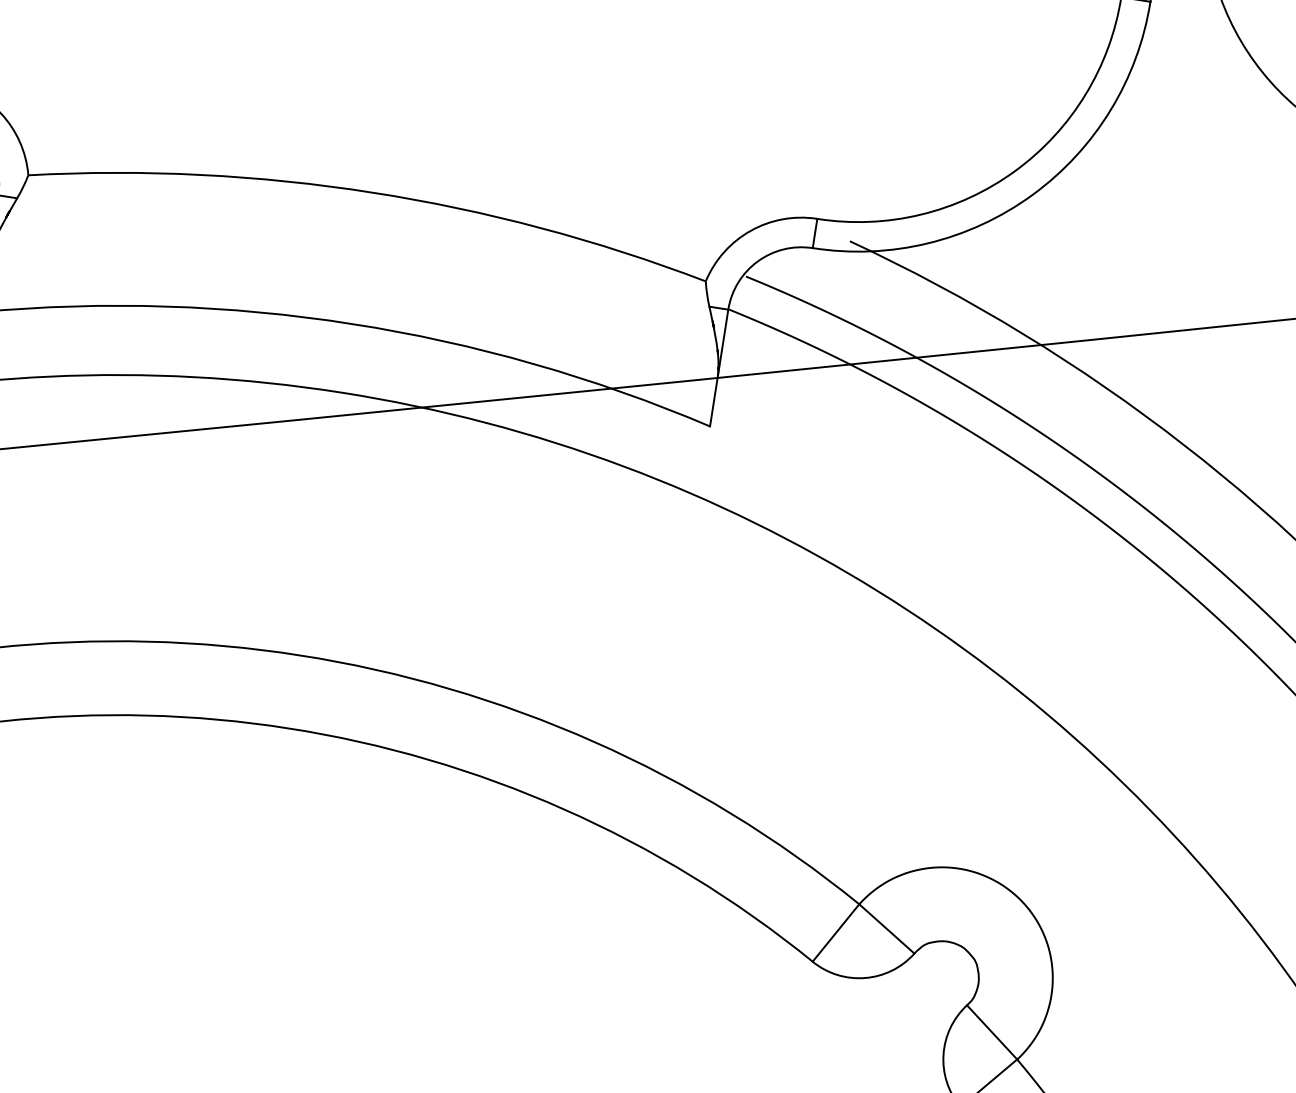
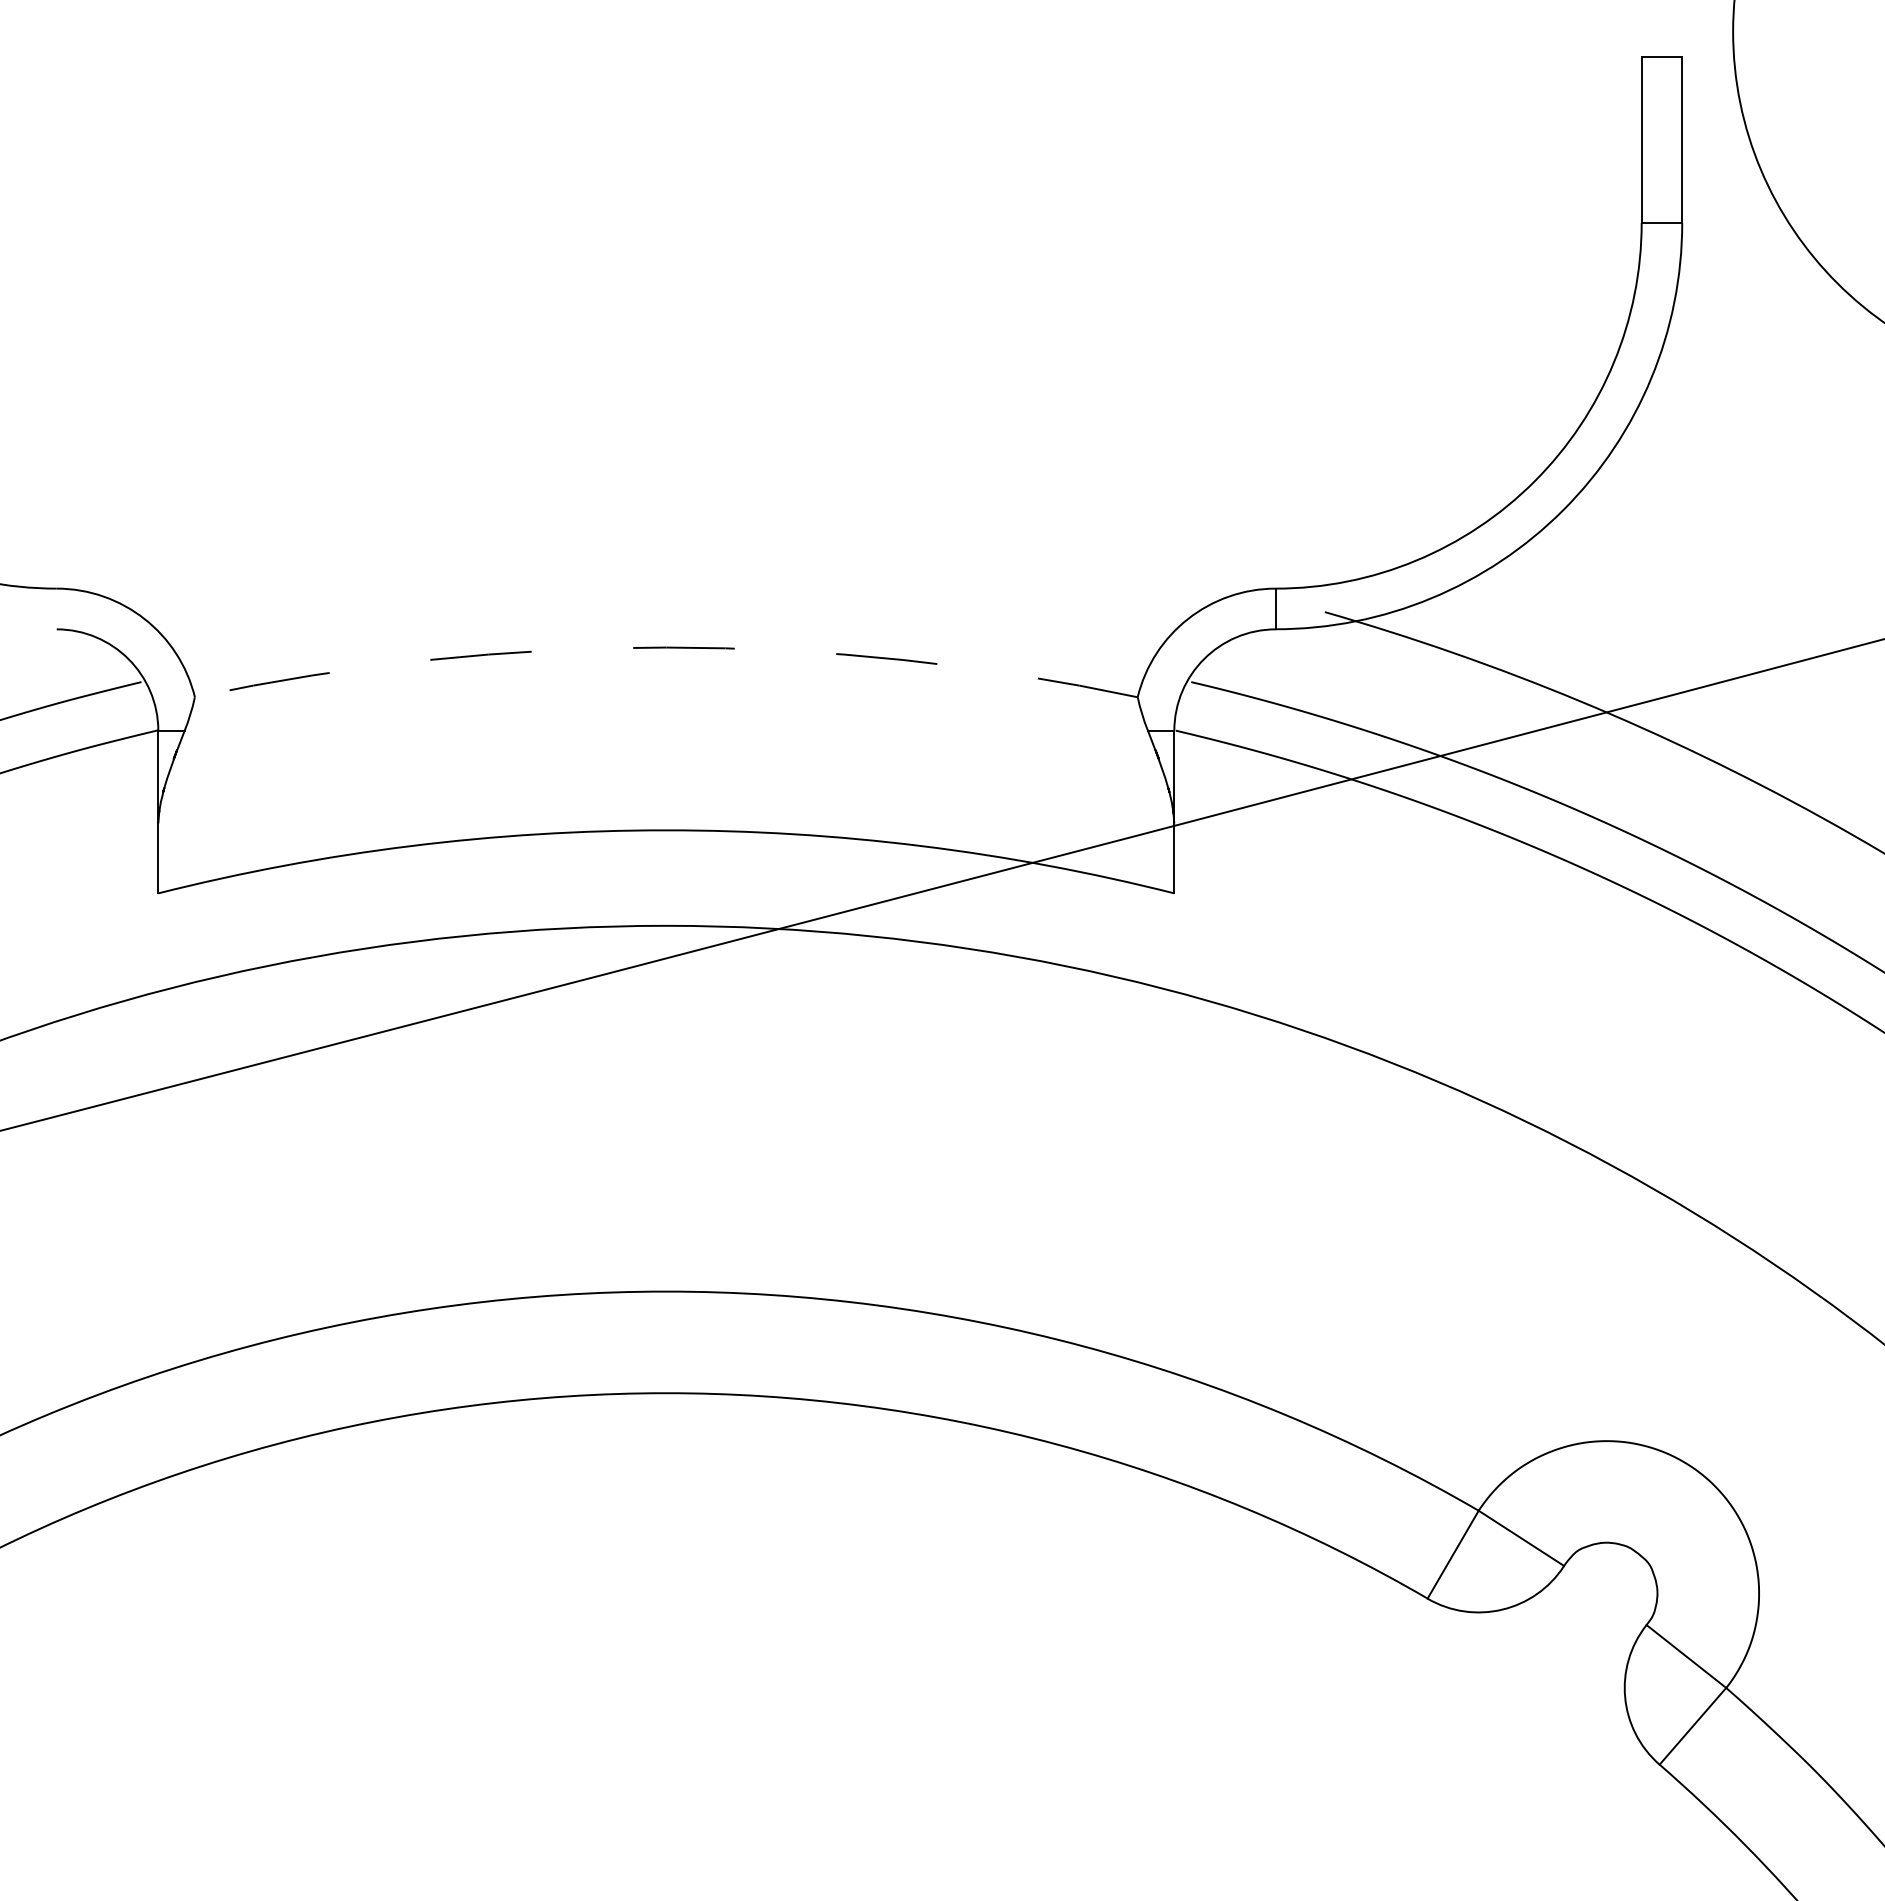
arc: (372, 192) -> (666, 647), solid -> dashed

